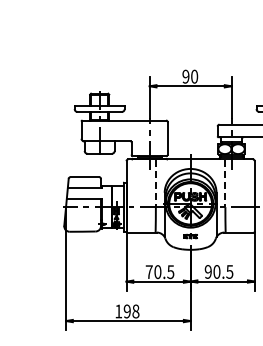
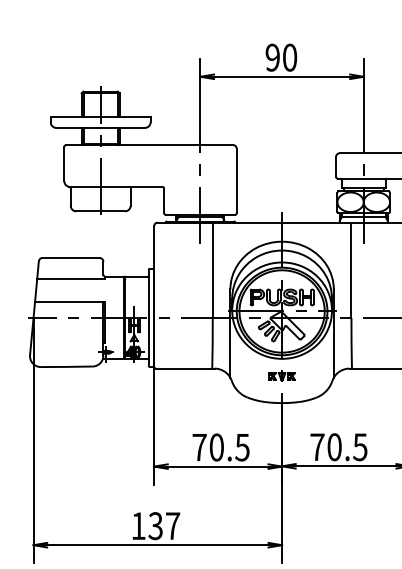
line: (155, 184) -> (212, 272), dashed -> solid
line: (225, 184) -> (351, 272), dashed -> solid
text: (207, 271) -> (315, 446), 90.5 -> 70.5
text: (131, 311) -> (164, 526), 198 -> 137

